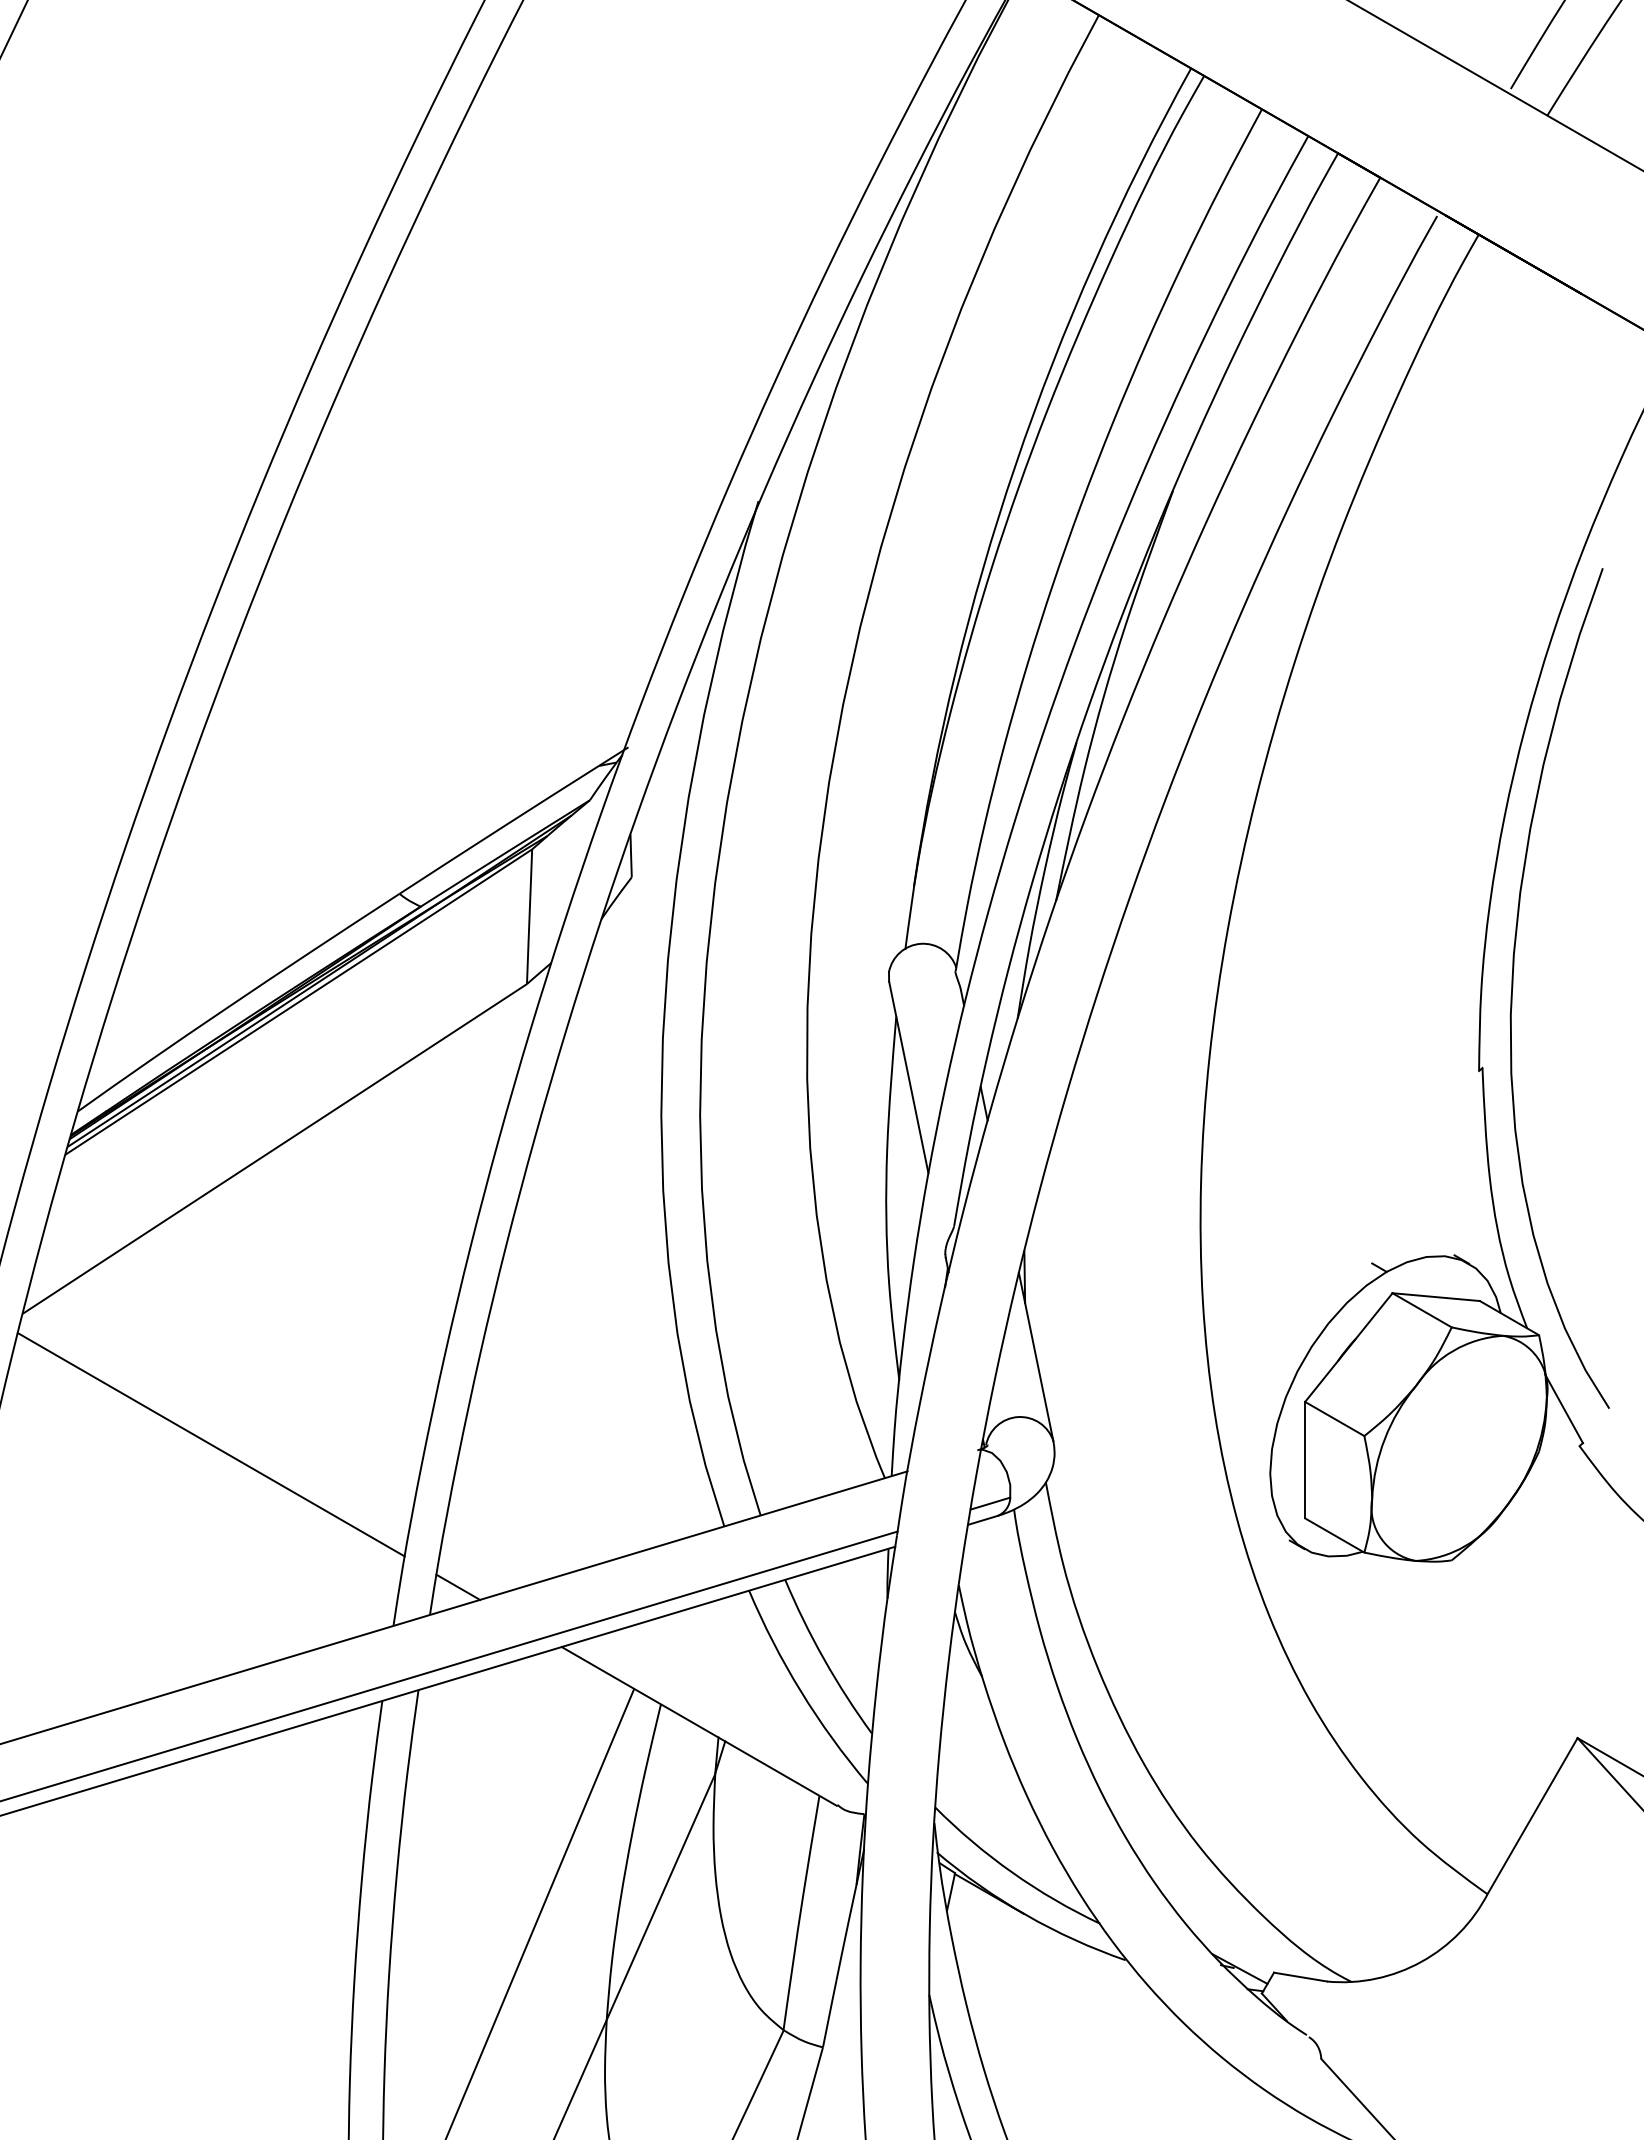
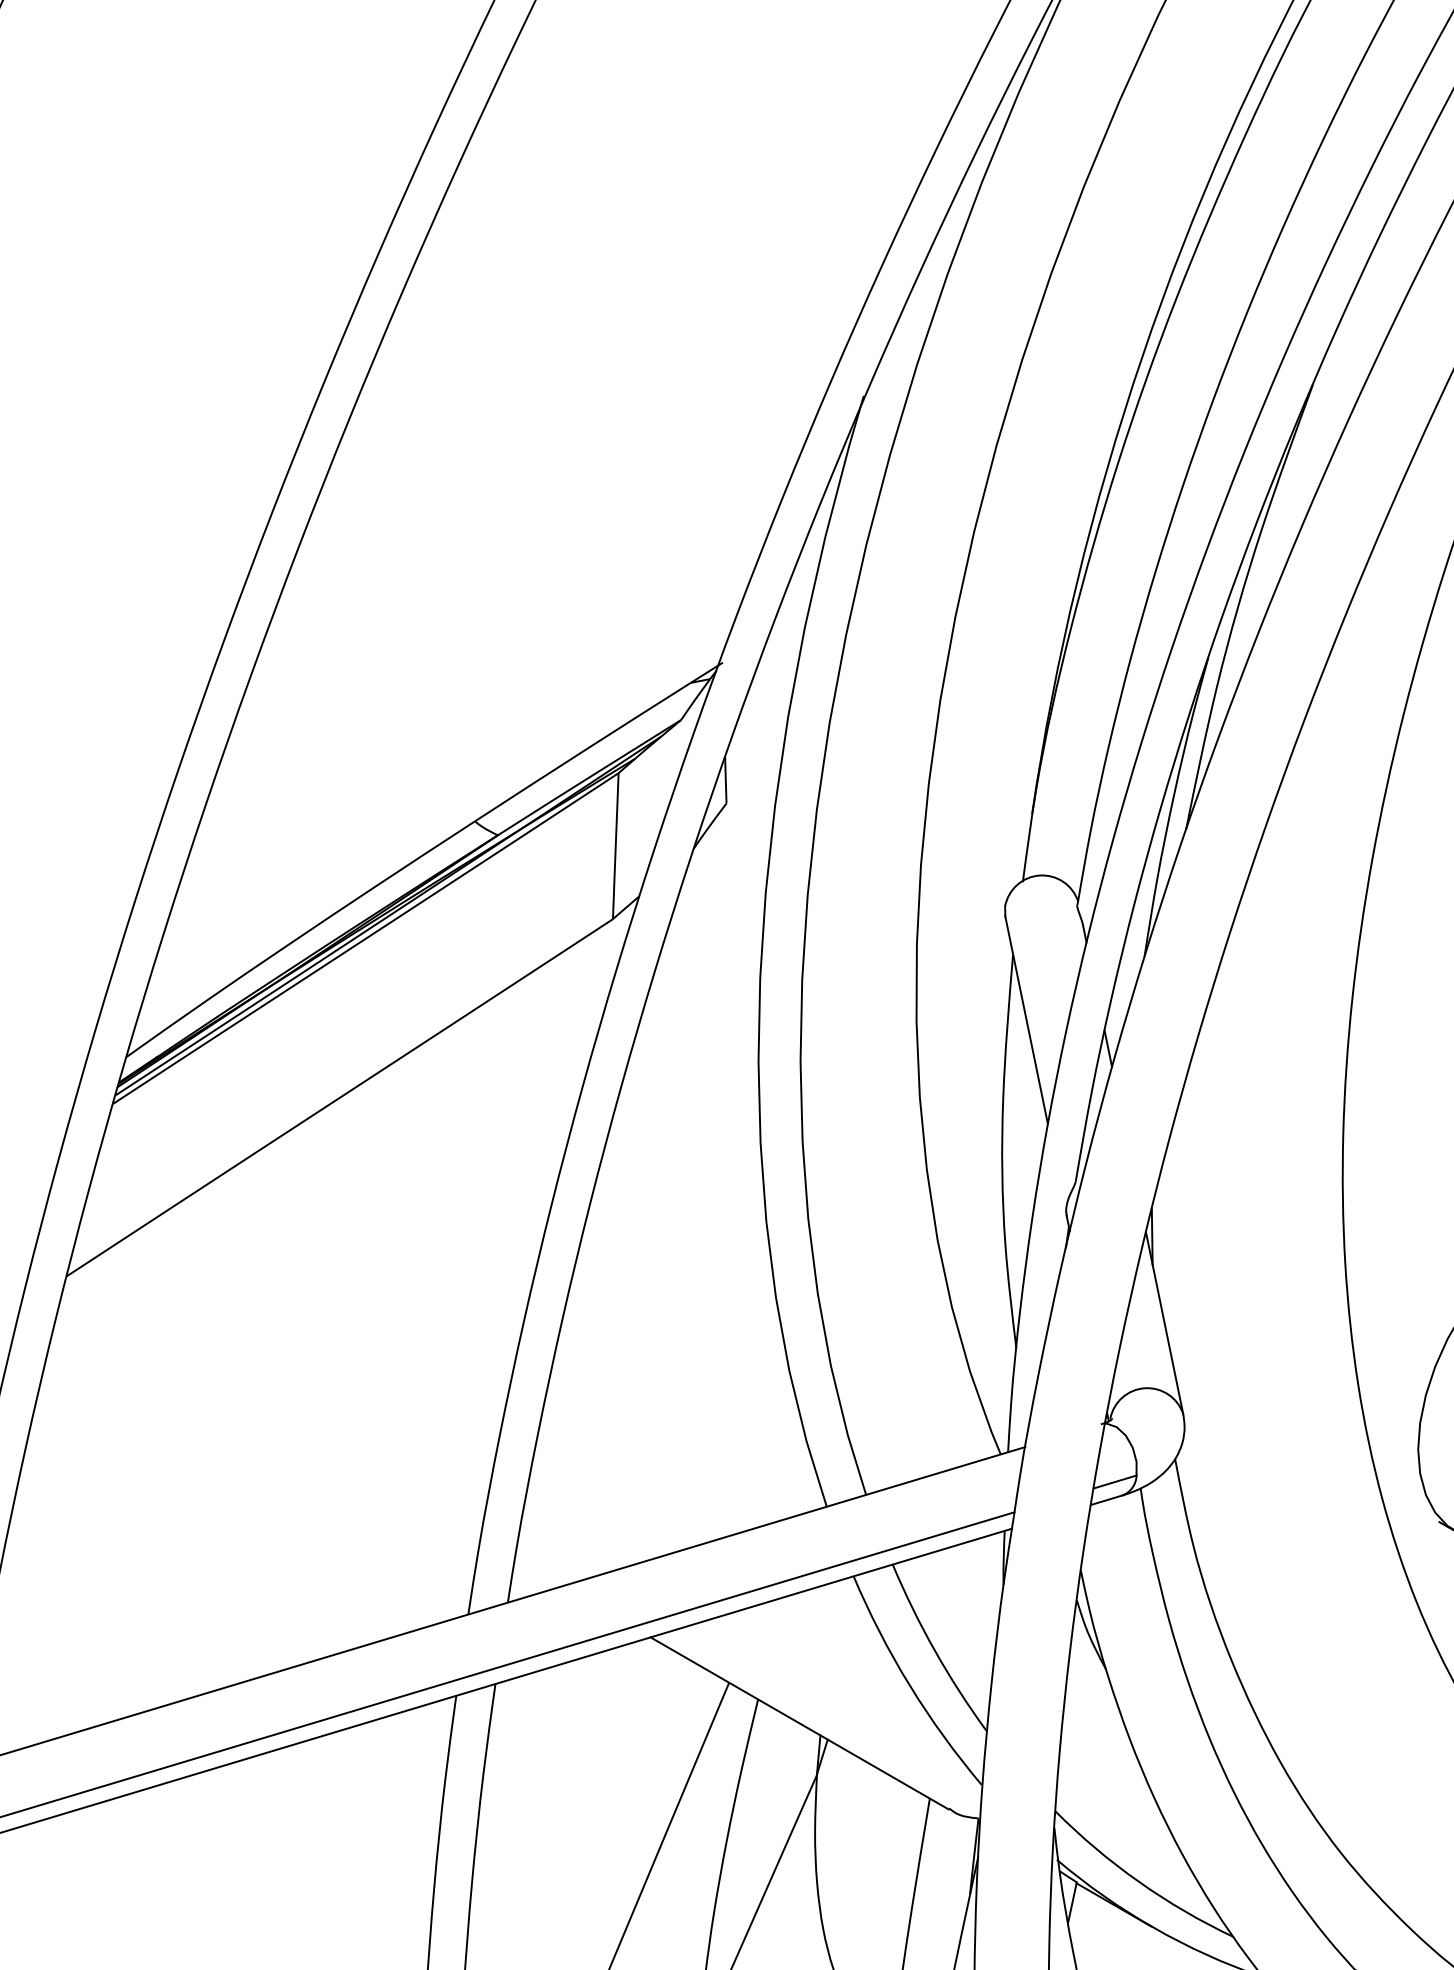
line: (210, 1444) -> (270, 1417), removed
line: (458, 1586) -> (538, 1571), removed

